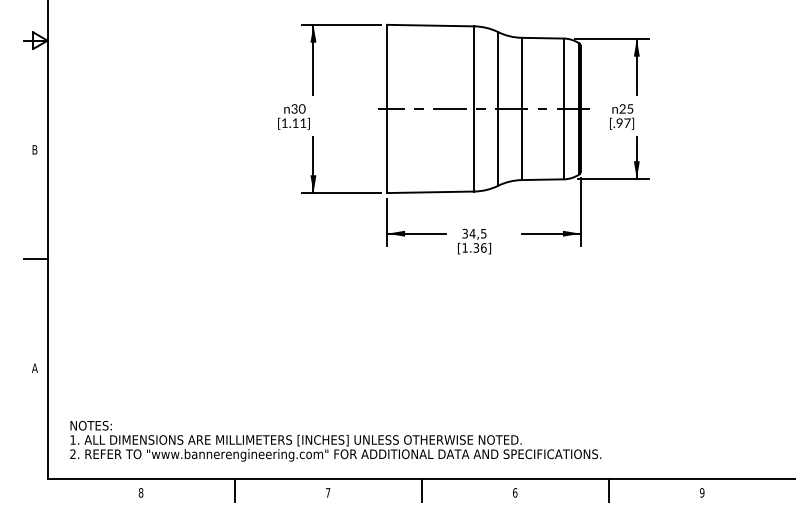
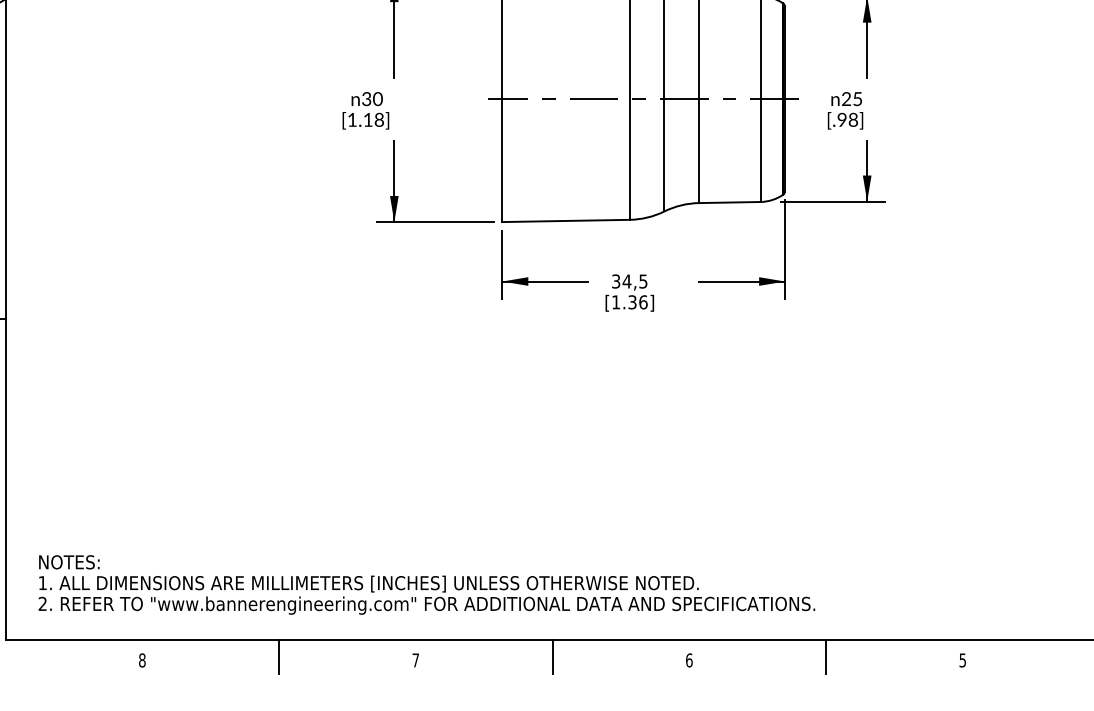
text: (303, 122) -> (379, 118), [1.11] -> [1.18]
text: (627, 122) -> (853, 118), [.97] -> [.98]
text: (702, 492) -> (963, 659), 9 -> 5

